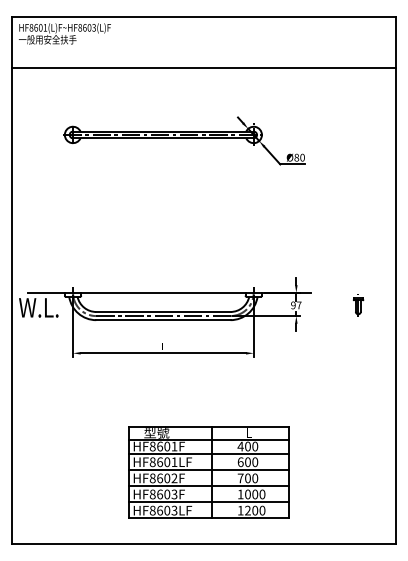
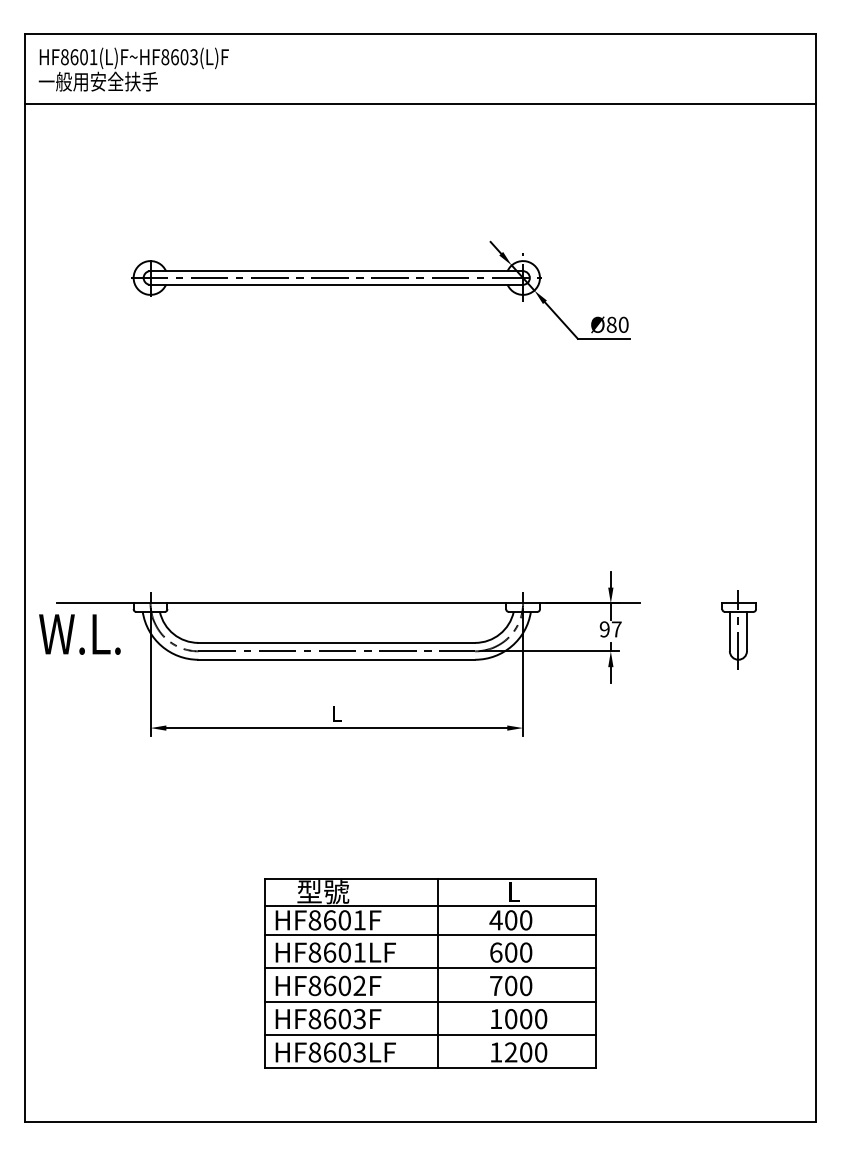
line: (203, 67) -> (419, 103), moved
part: (358, 305) -> (738, 629), size x1.67

